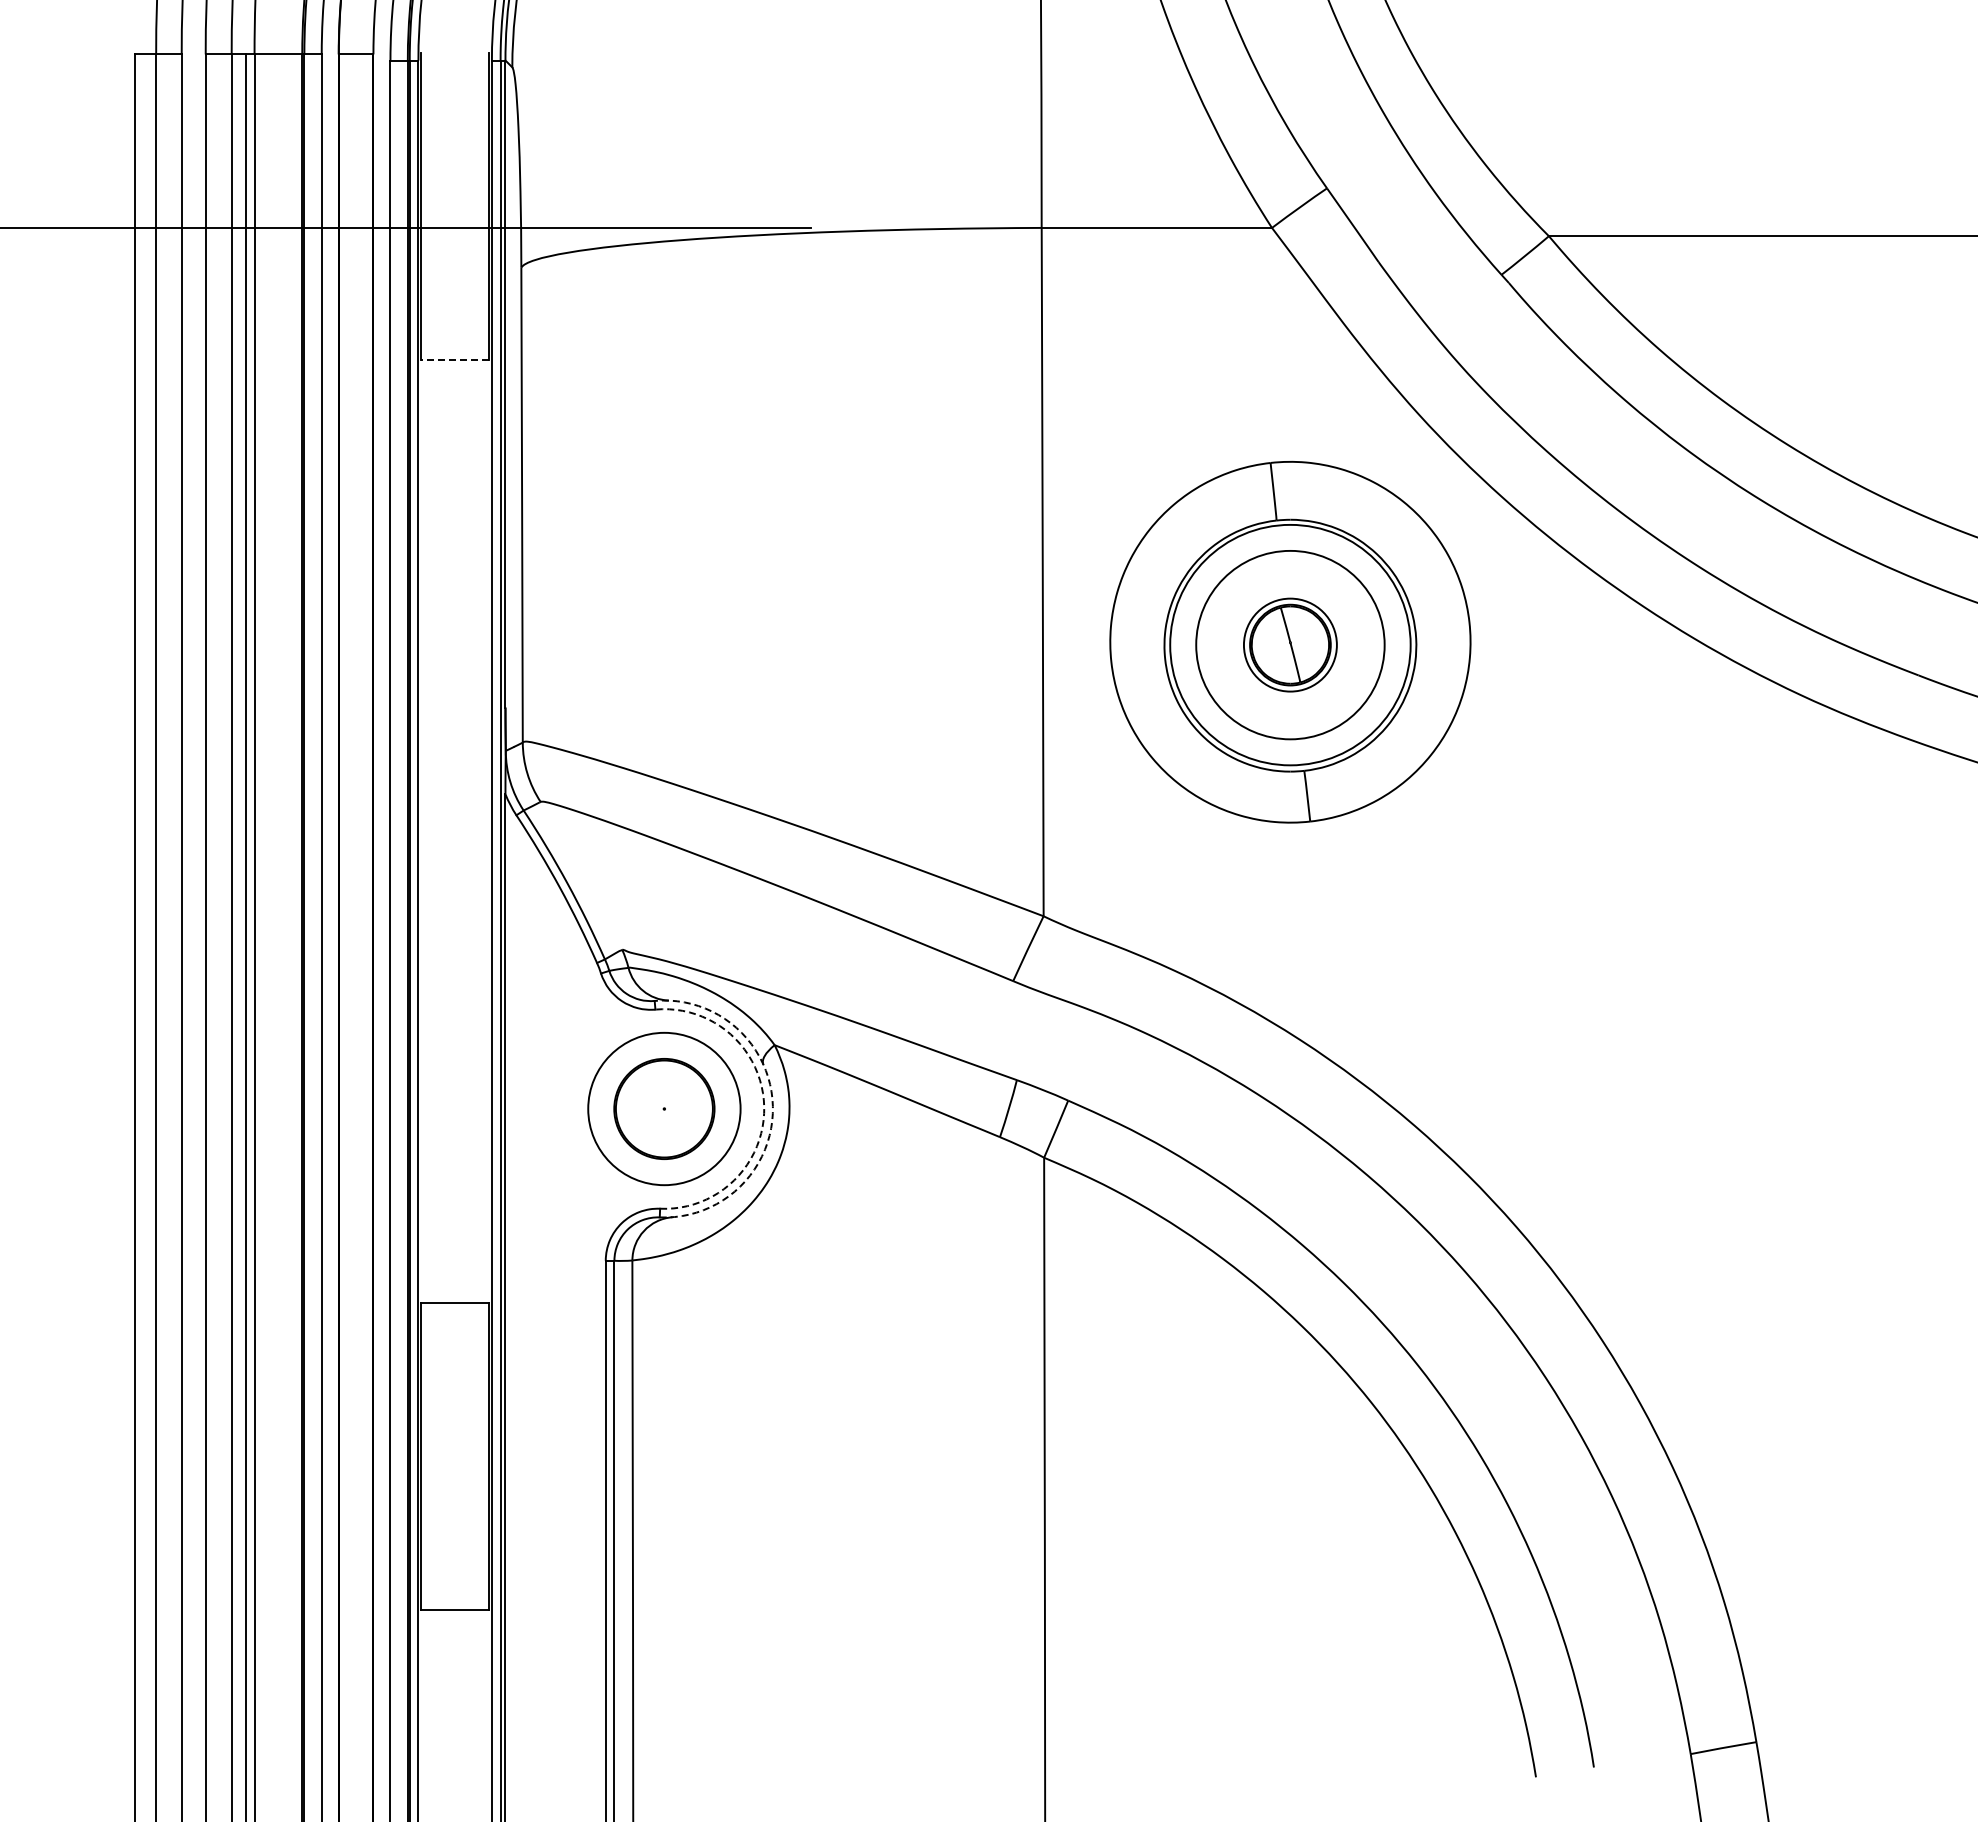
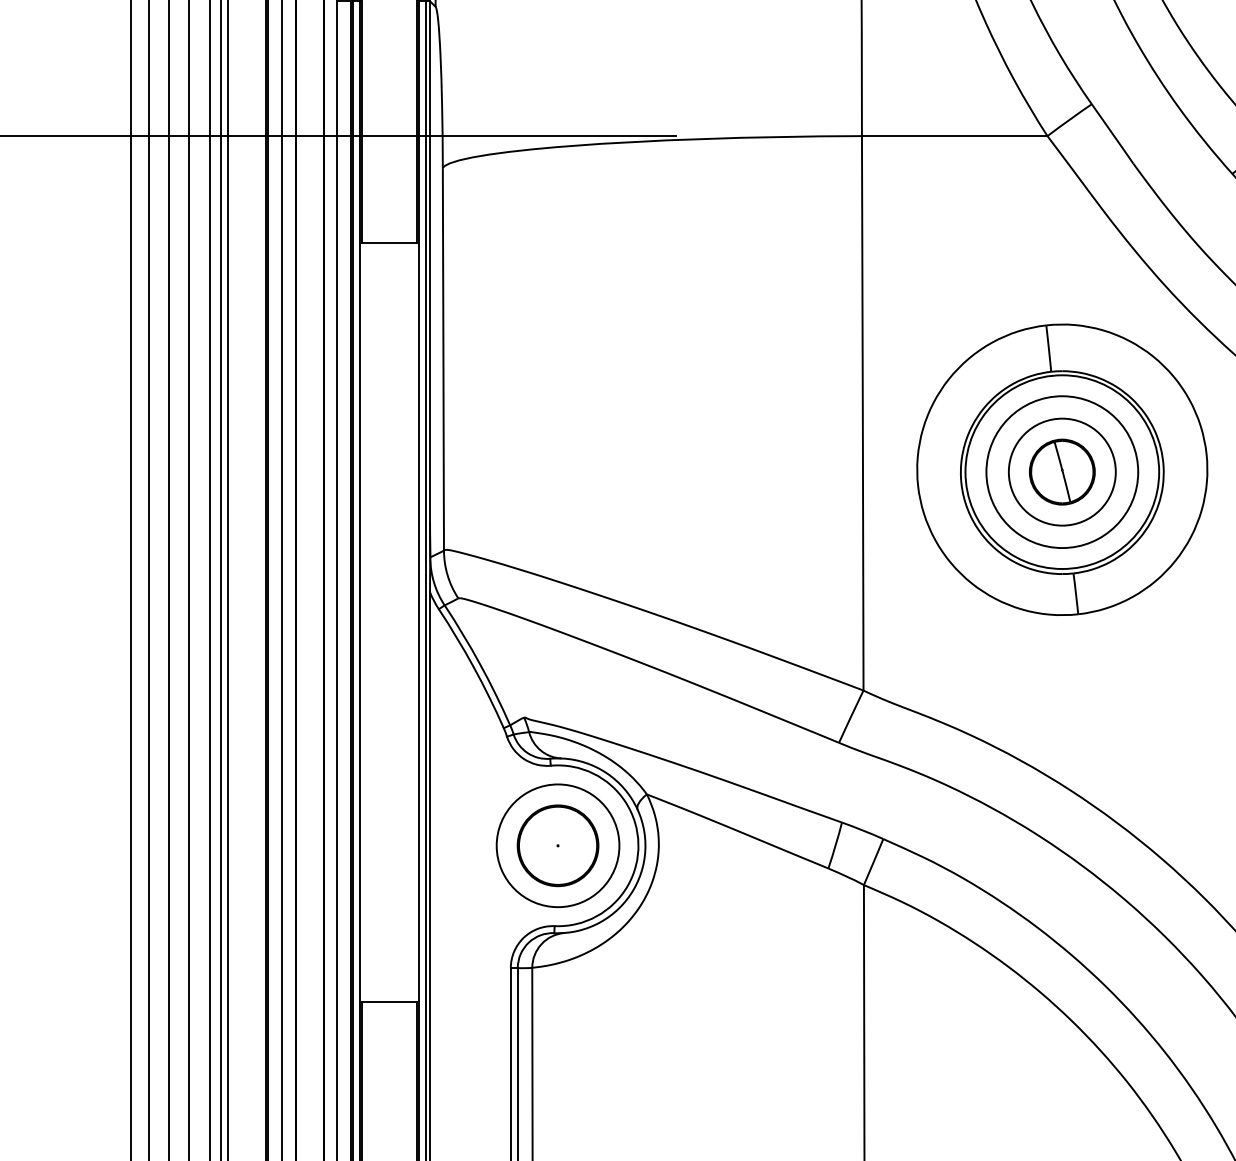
line: (454, 360) -> (388, 242), dashed -> solid
circle: (1290, 644) -> (1062, 471), size x1.43
arc: (764, 1106) -> (638, 843), dashed -> solid
arc: (772, 1106) -> (645, 843), dashed -> solid

